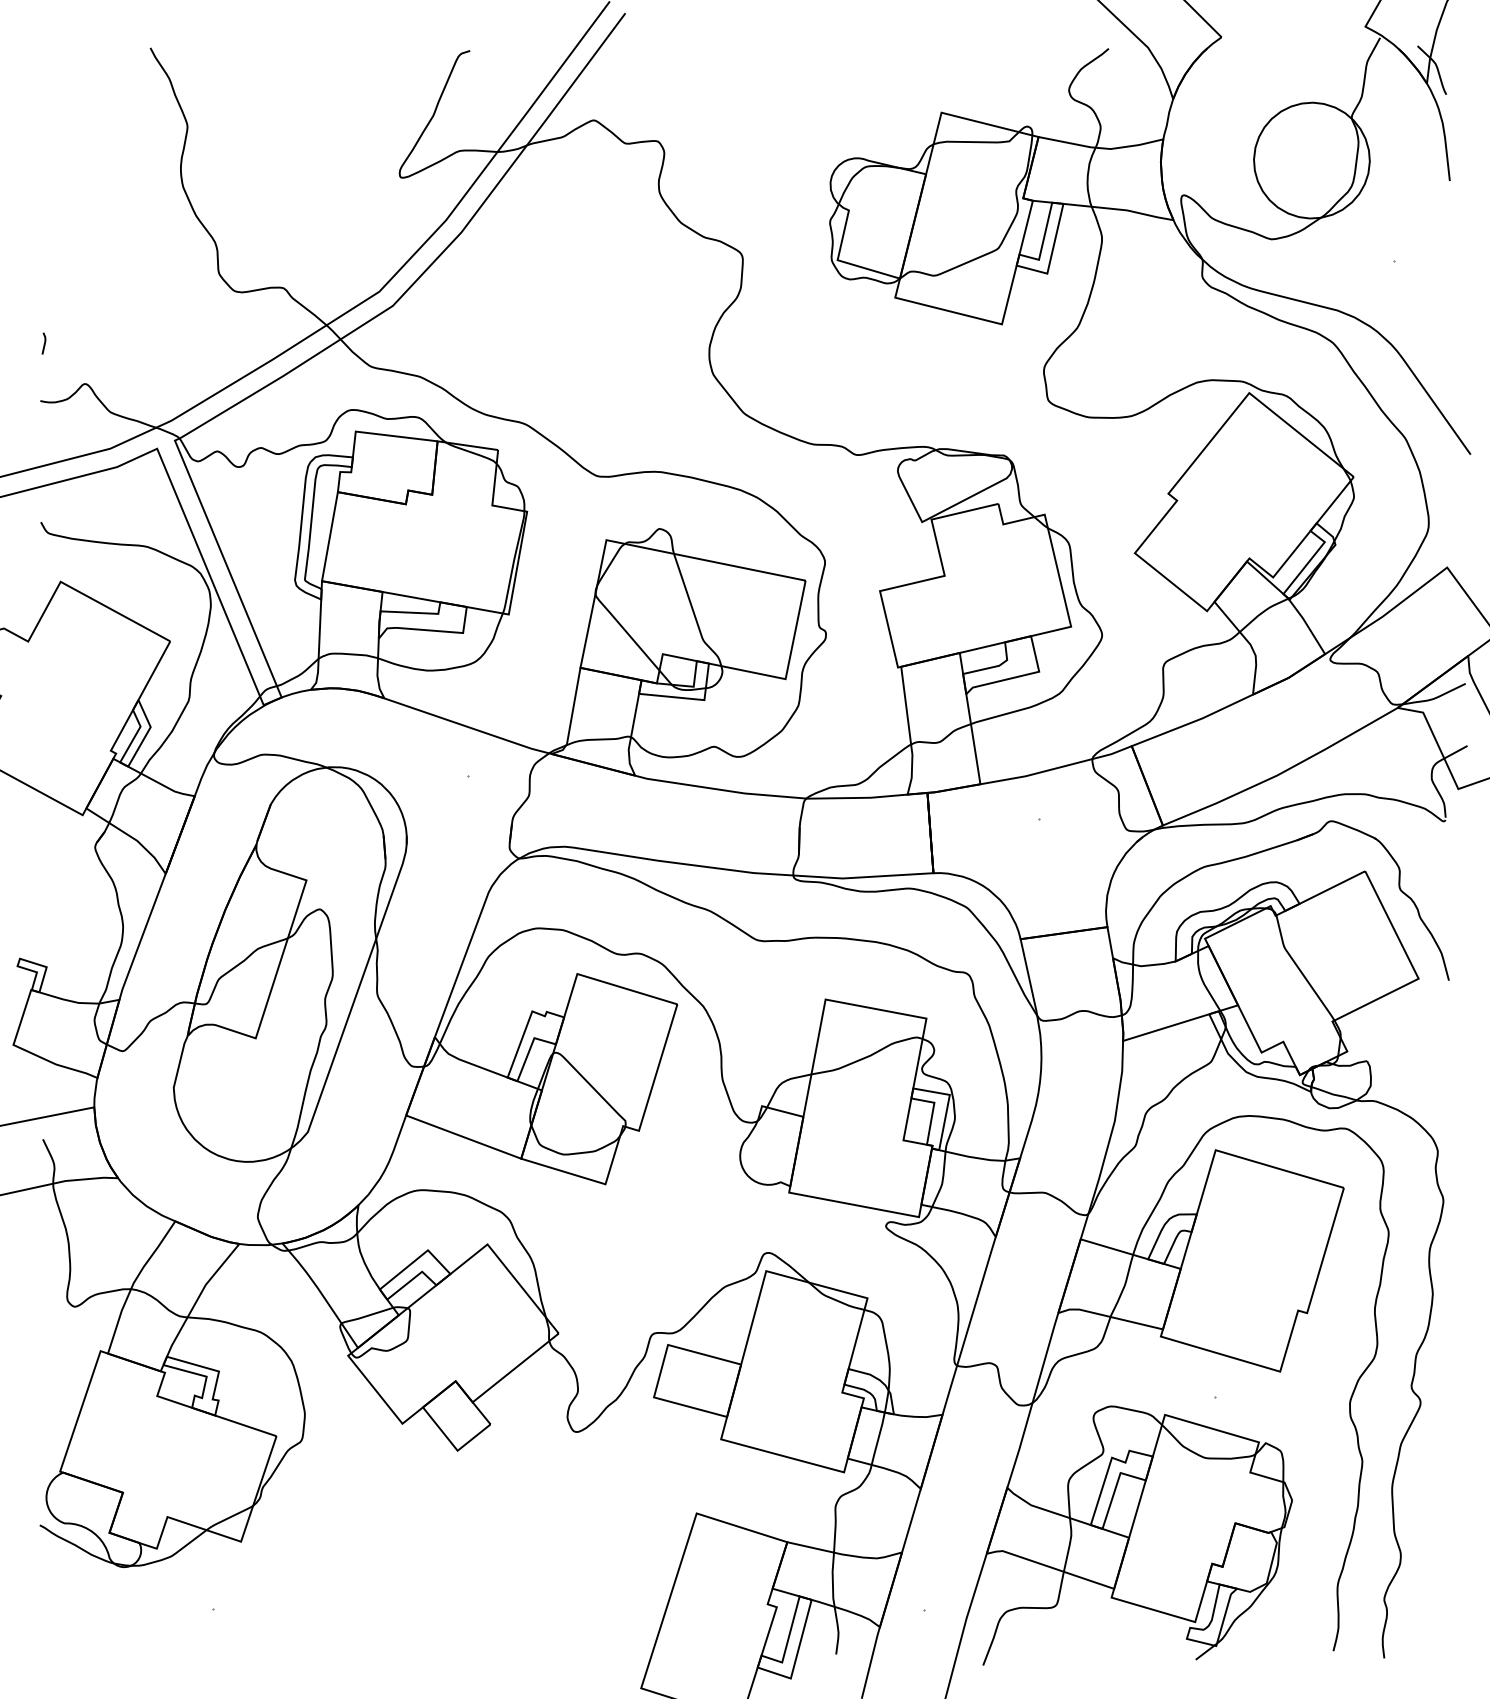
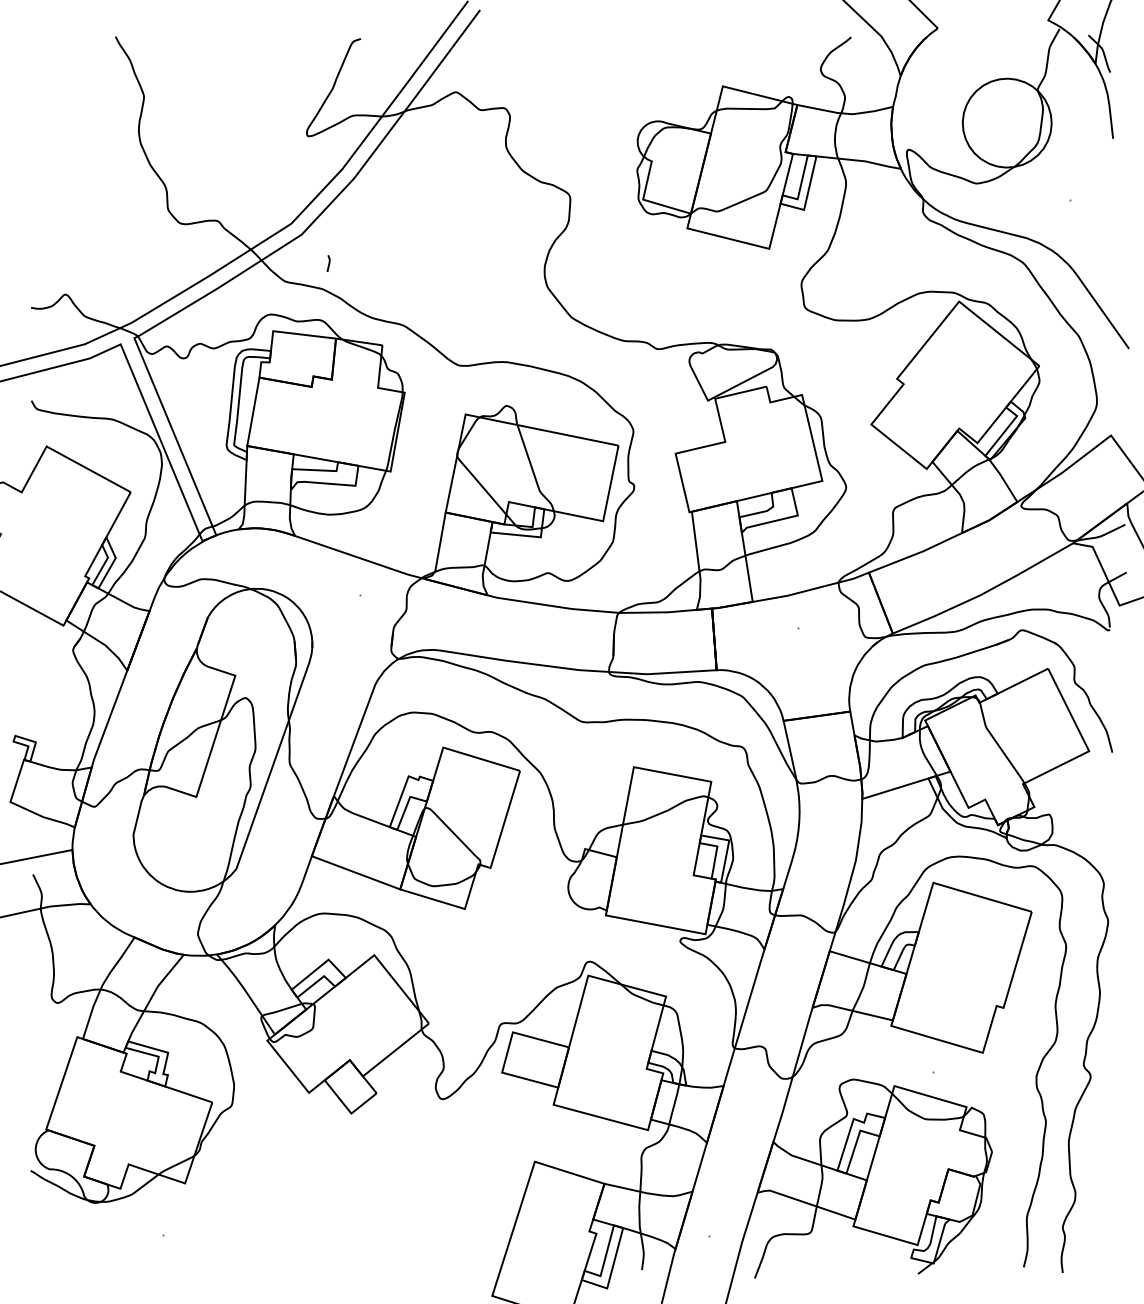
line: (44, 343) -> (329, 263), moved

